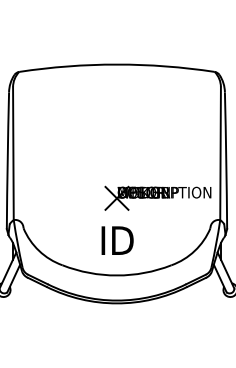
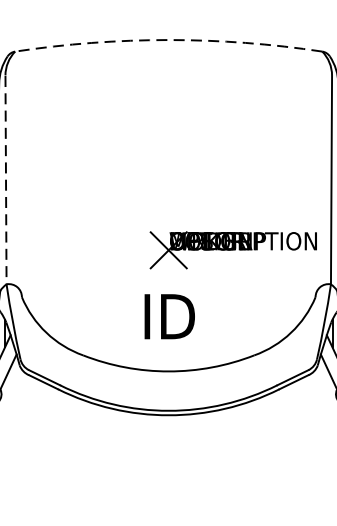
arc: (117, 64) -> (169, 39), solid -> dashed
line: (13, 154) -> (6, 181), solid -> dashed

